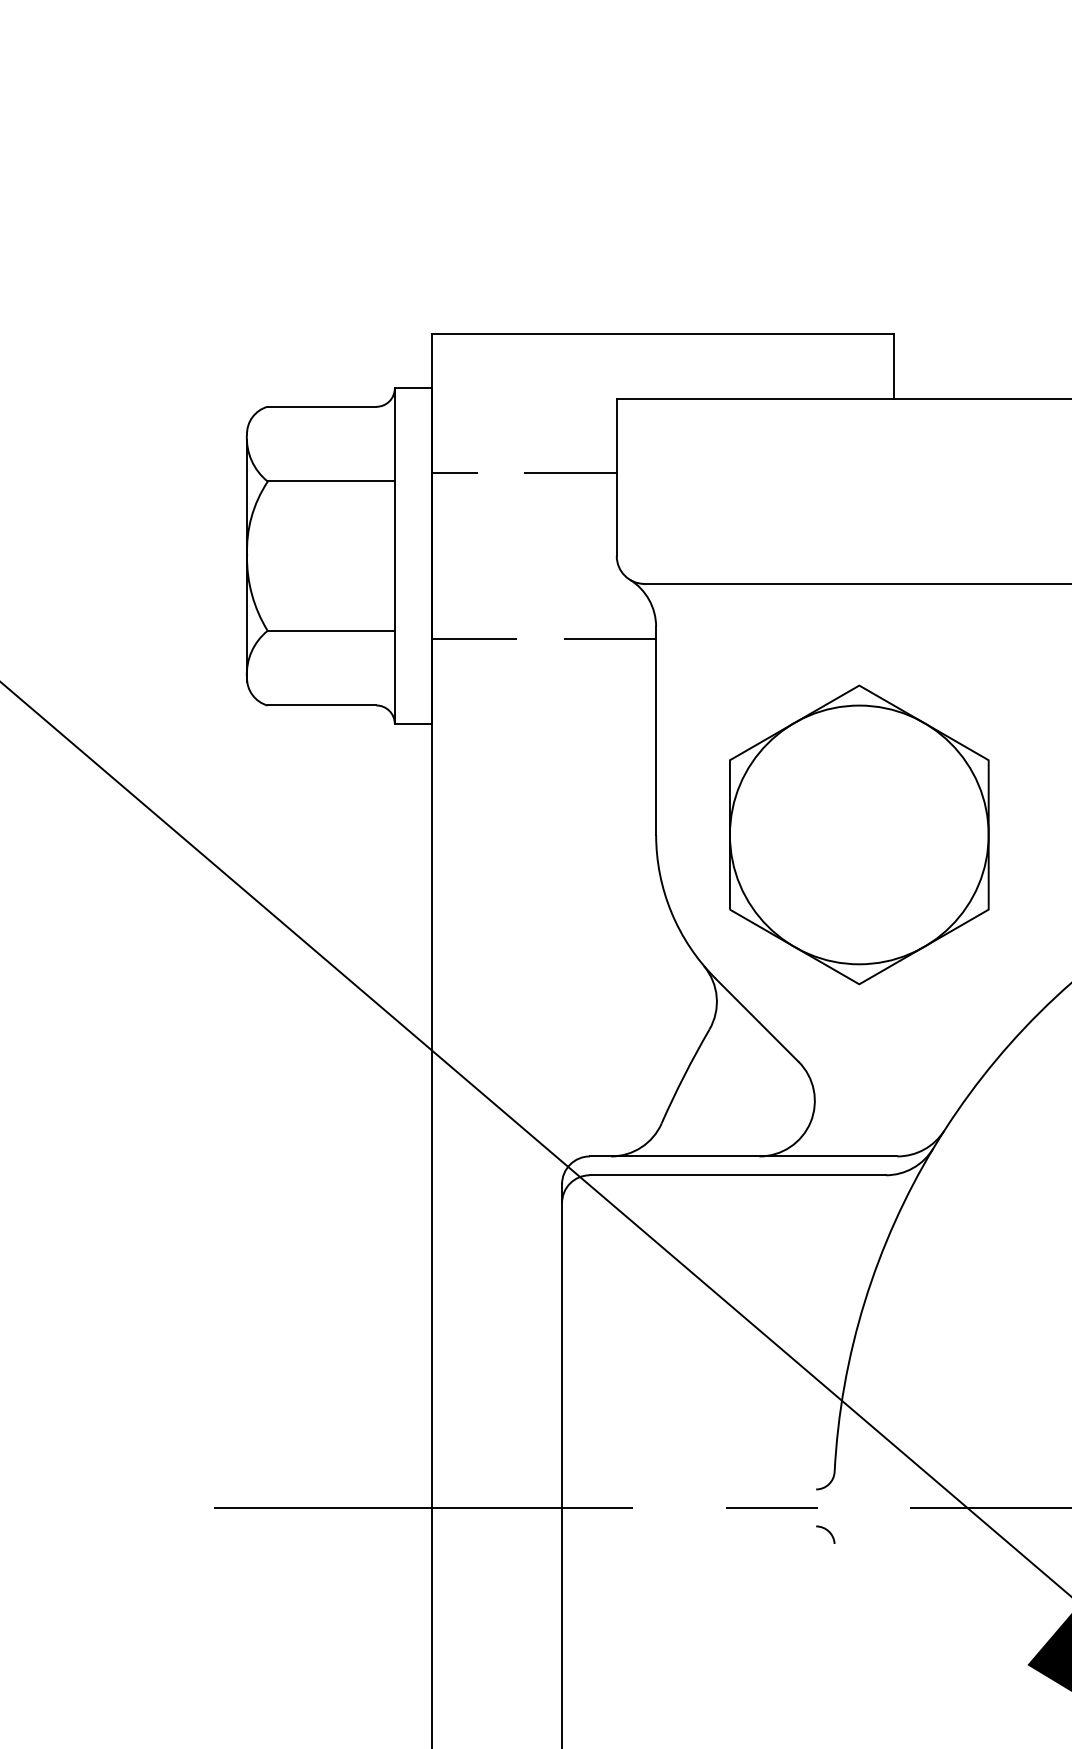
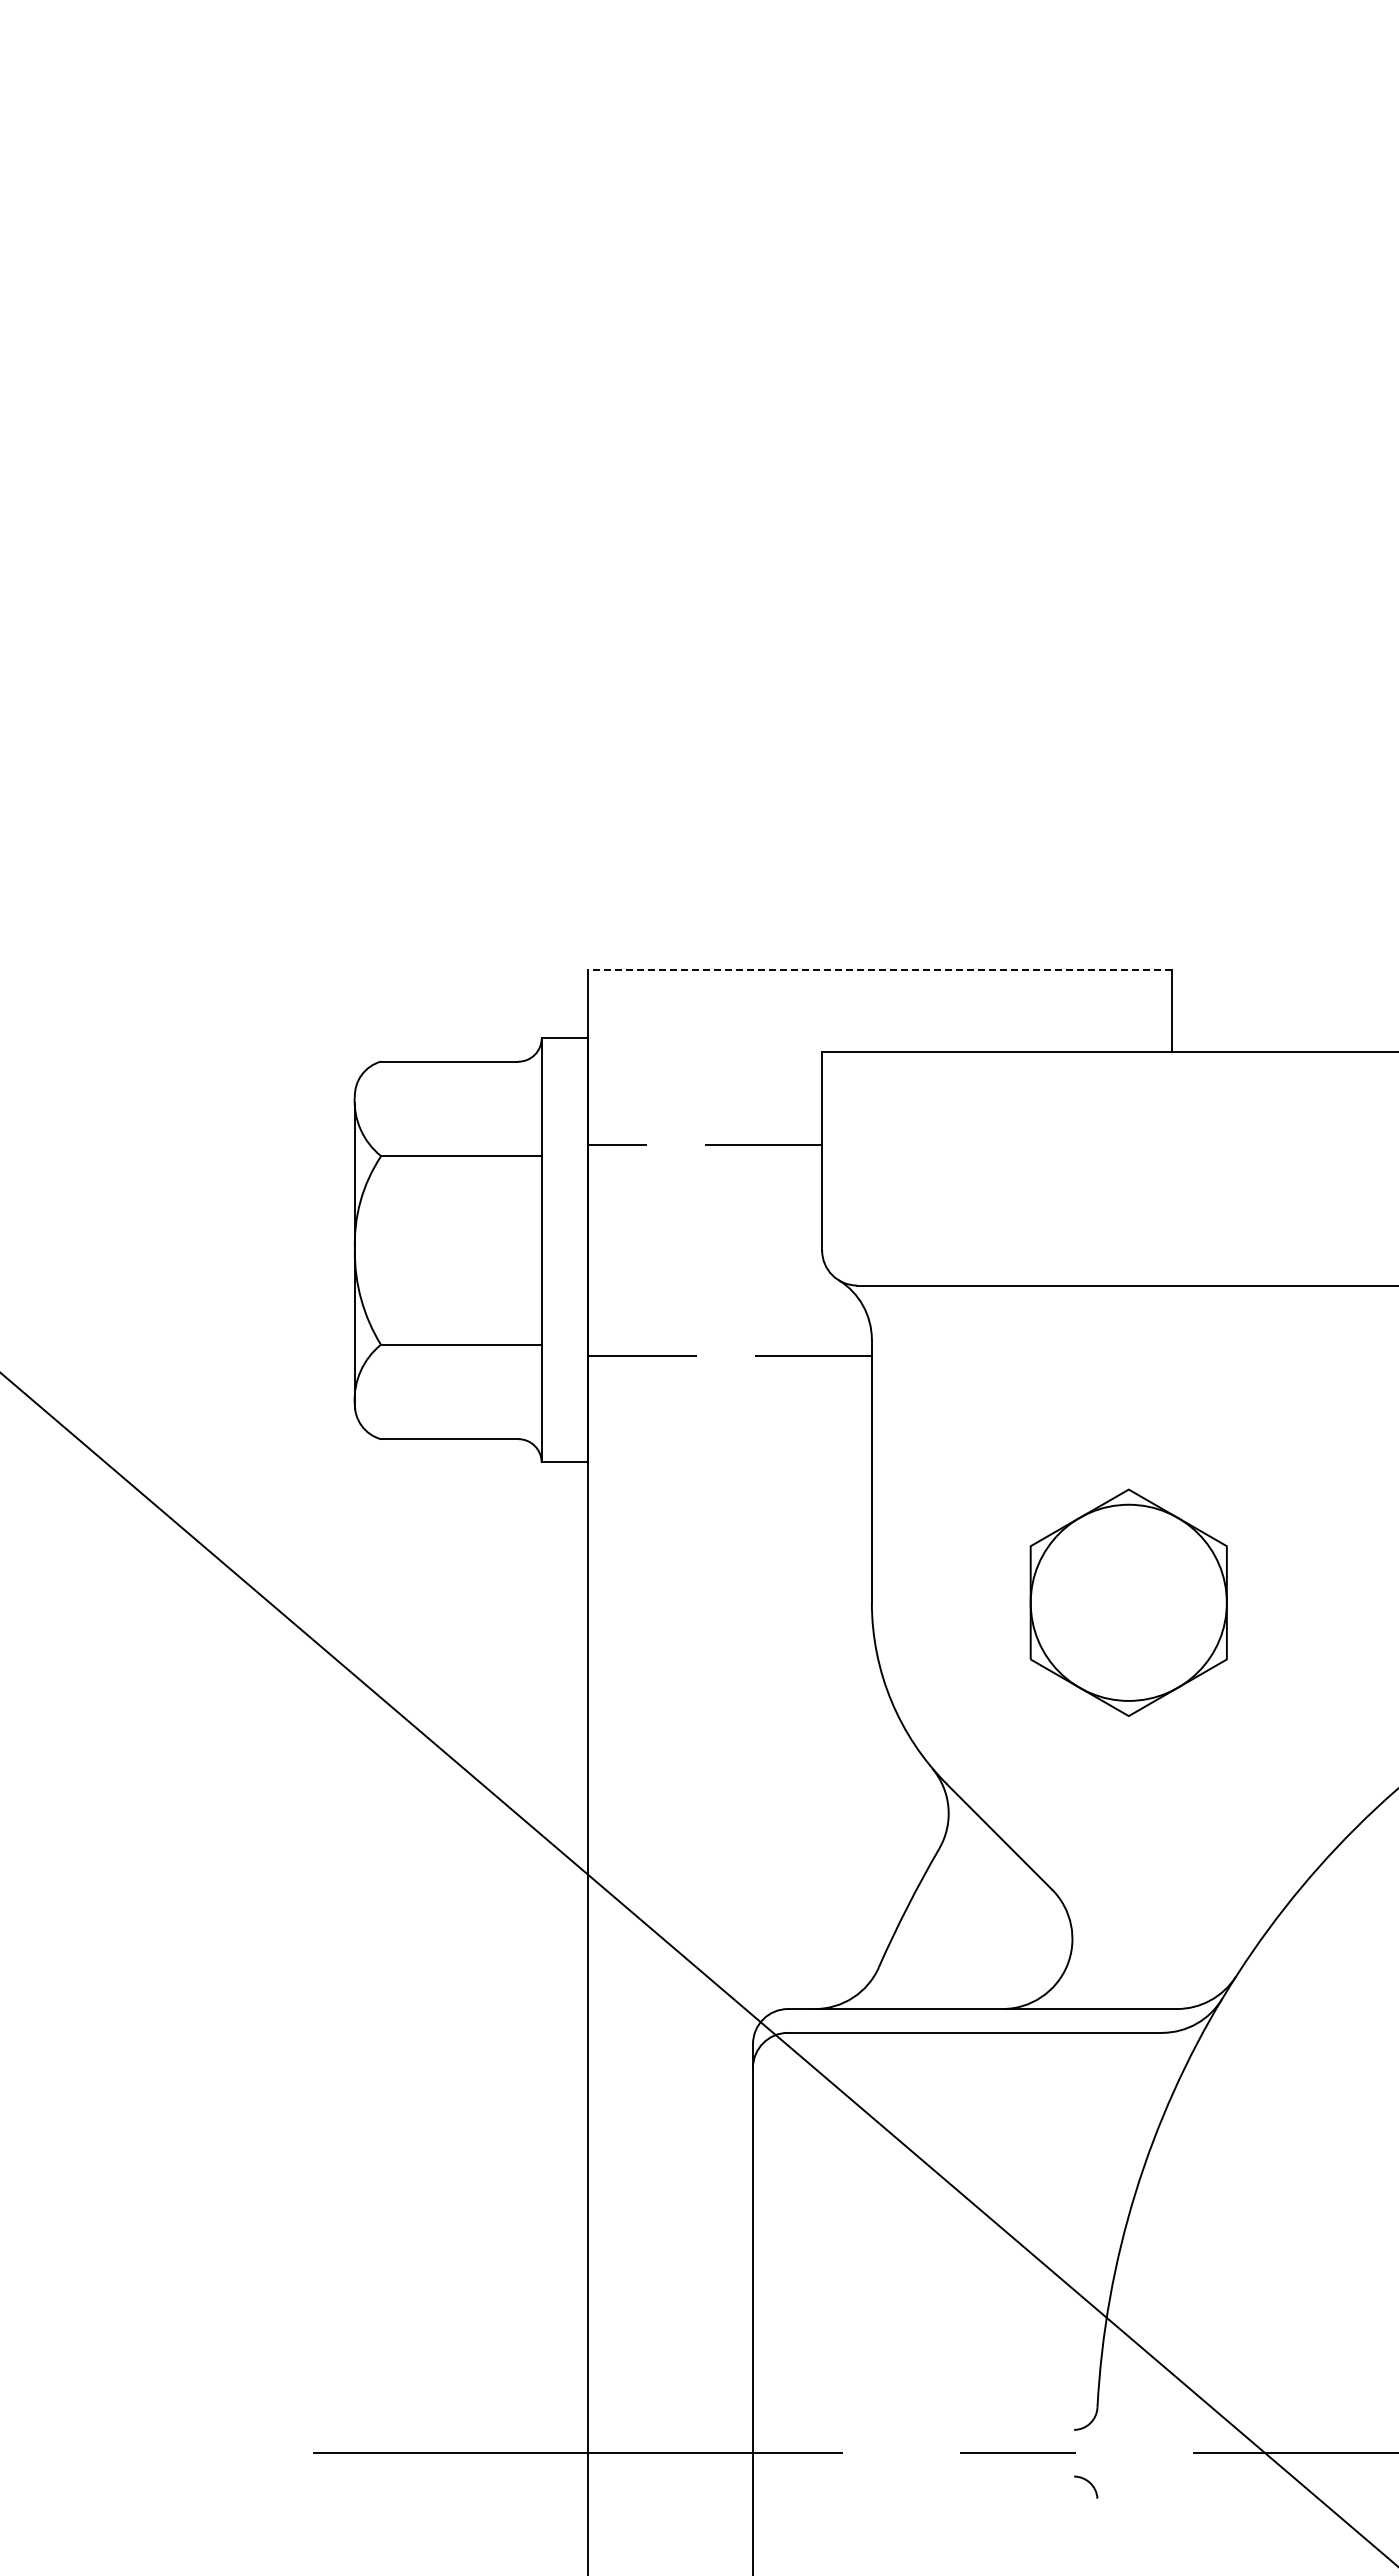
line: (662, 334) -> (880, 970), solid -> dashed
part: (859, 834) -> (1128, 1602), size x0.6

